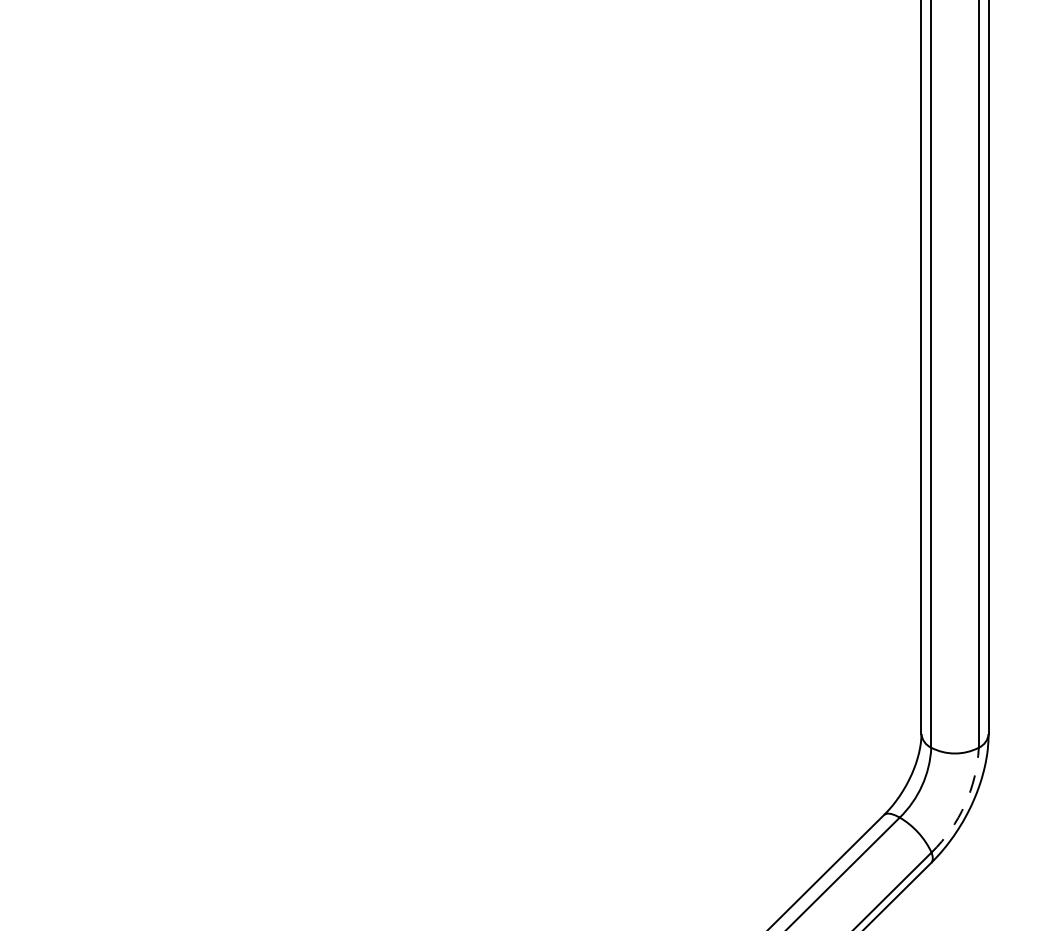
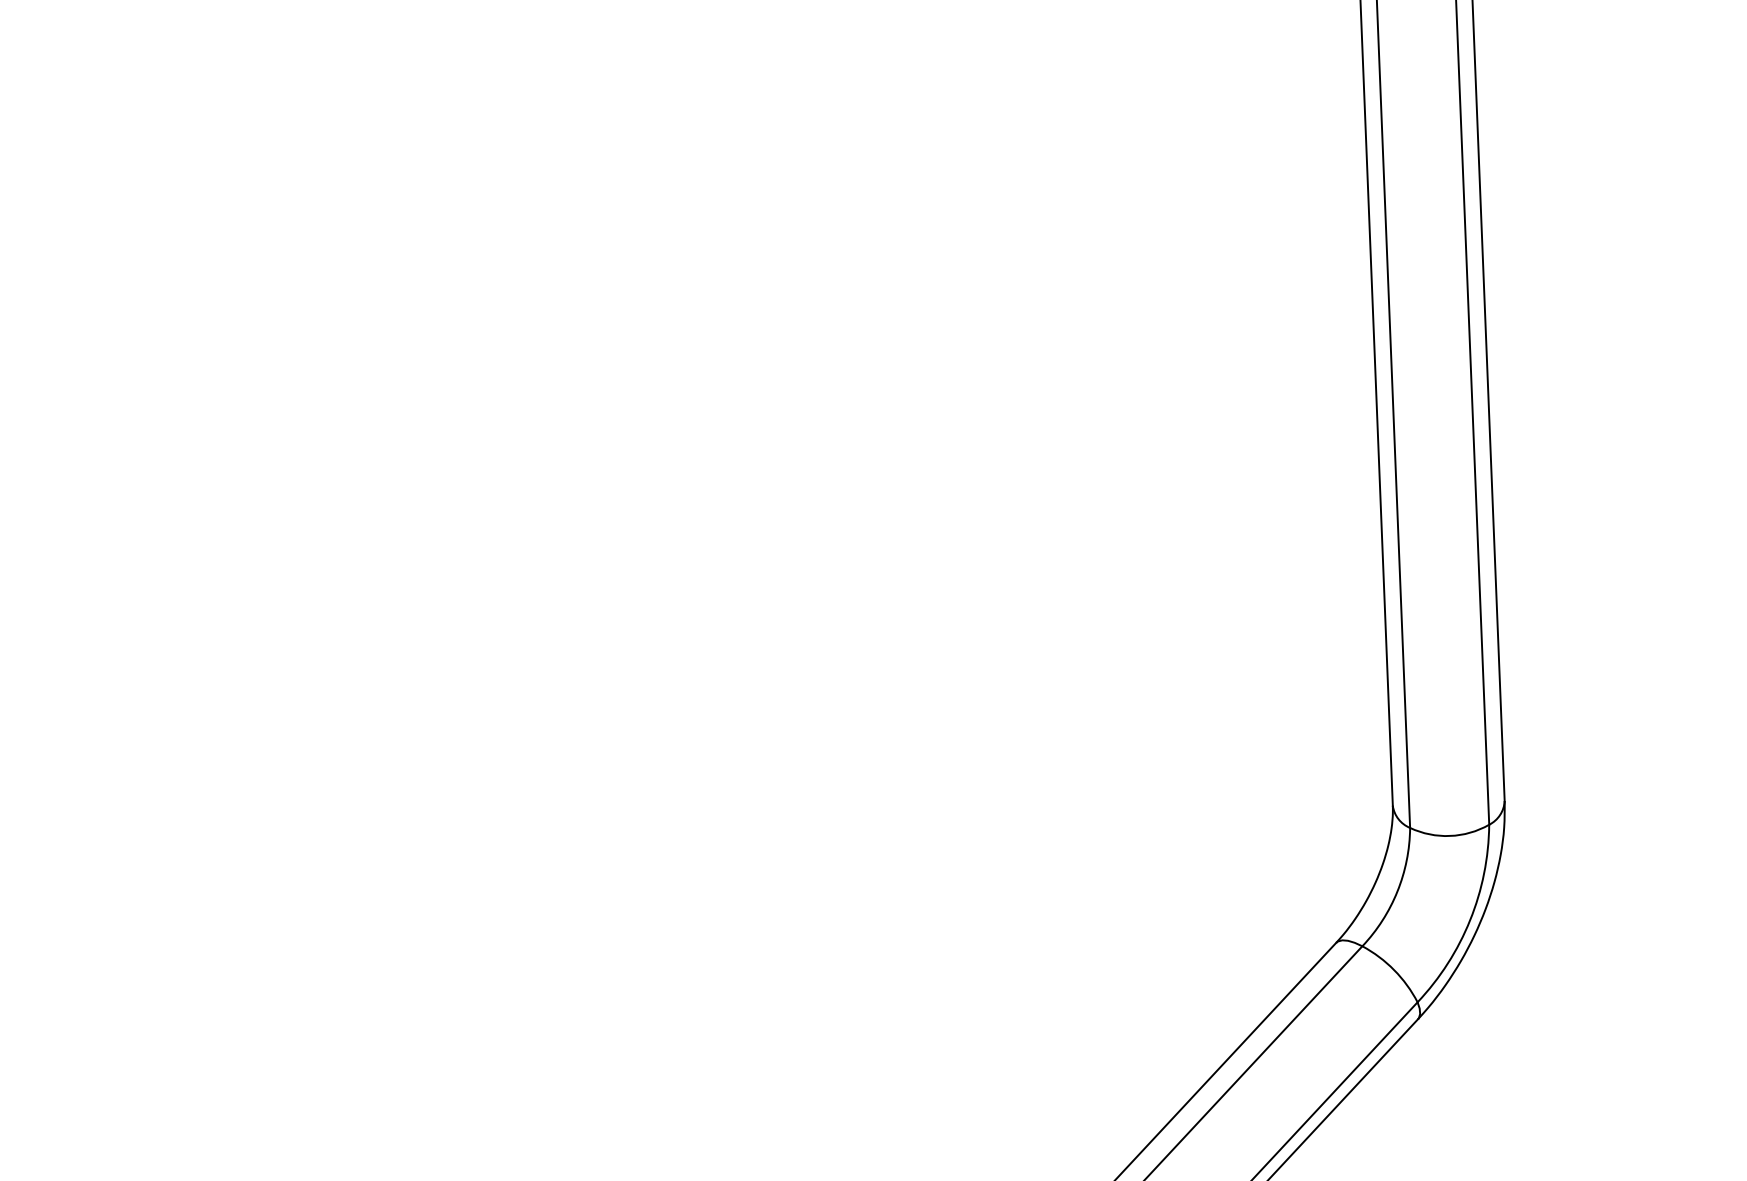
arc: (965, 804) -> (1470, 920), dashed -> solid

